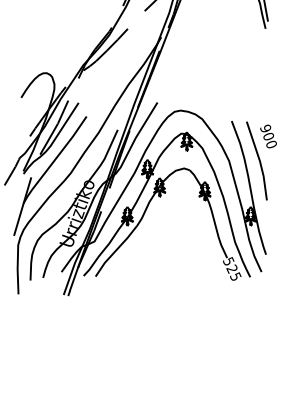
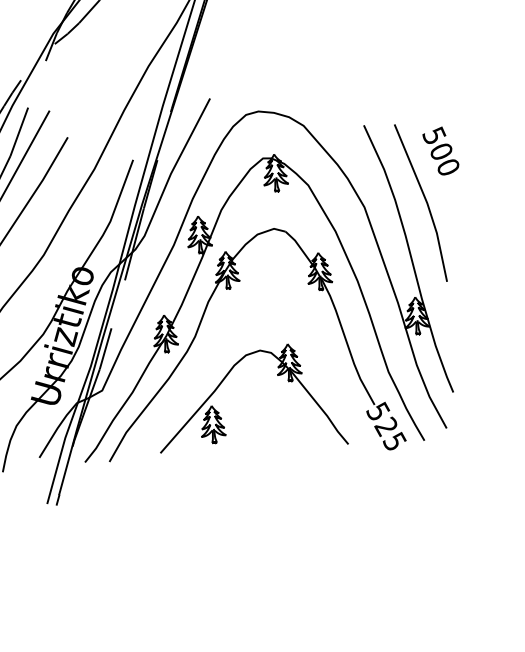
text: (265, 128) -> (433, 135), 900 -> 500
part: (156, 239) -> (227, 377), added

